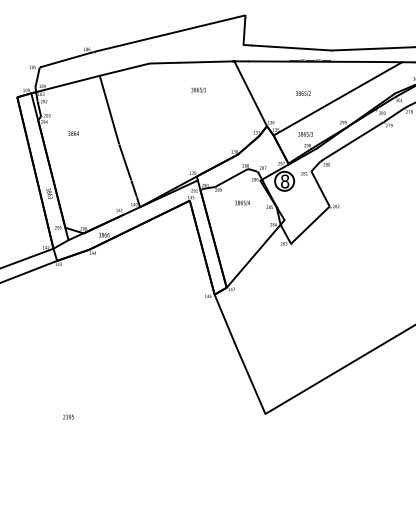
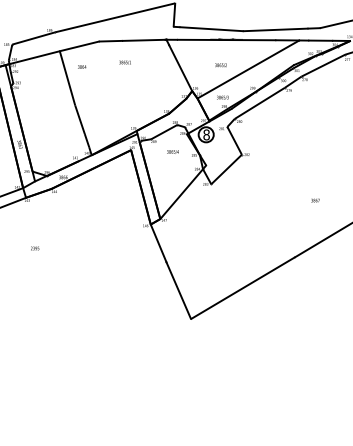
text: (197, 90) -> (124, 62), moved
text: (74, 132) -> (82, 66), moved
text: (69, 417) -> (35, 248), moved

